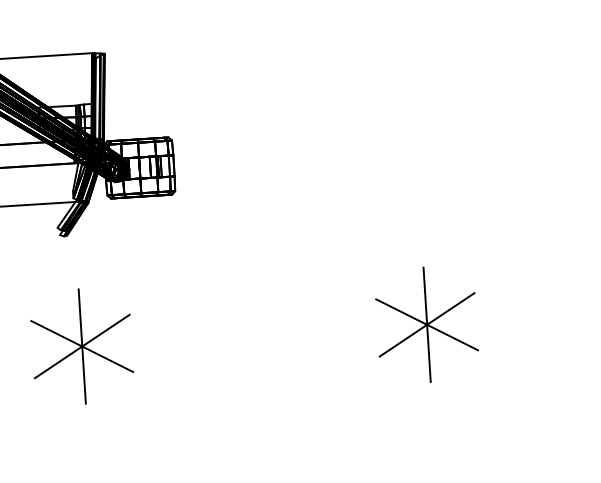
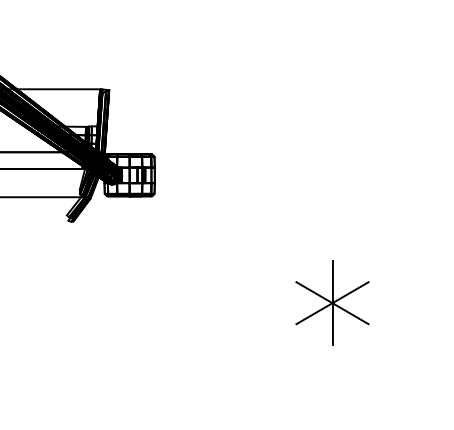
part: (82, 345) -> (79, 302), removed

